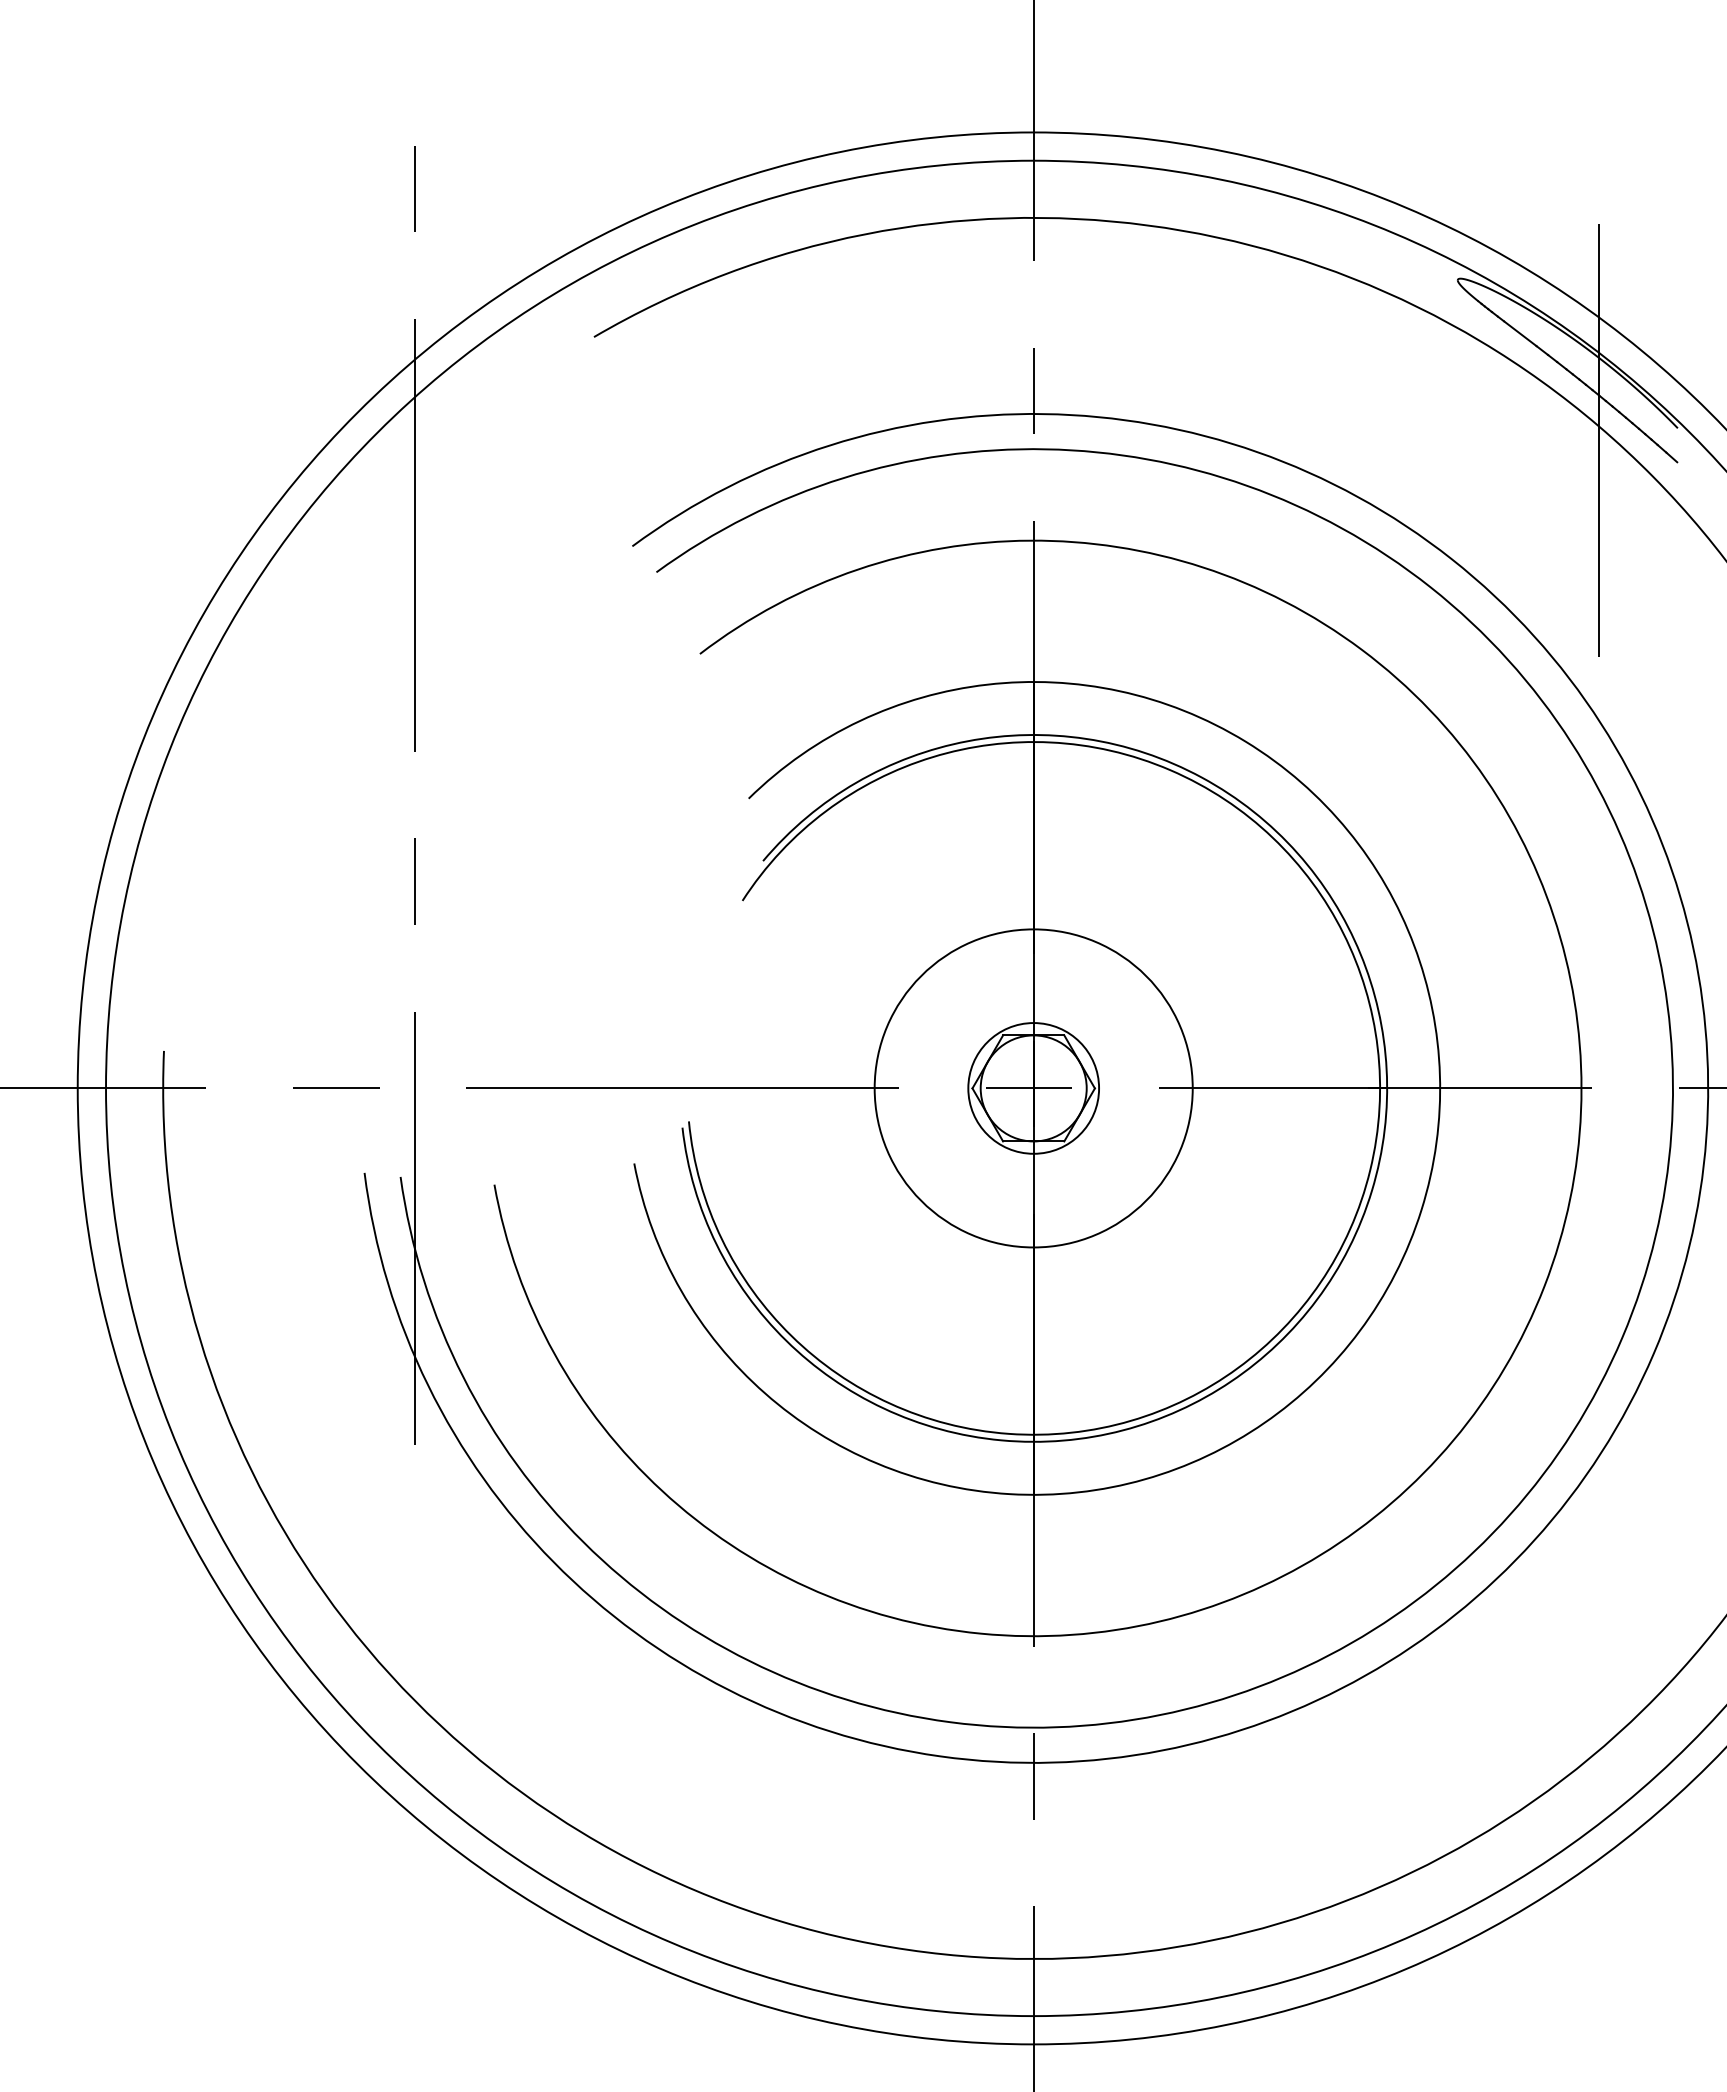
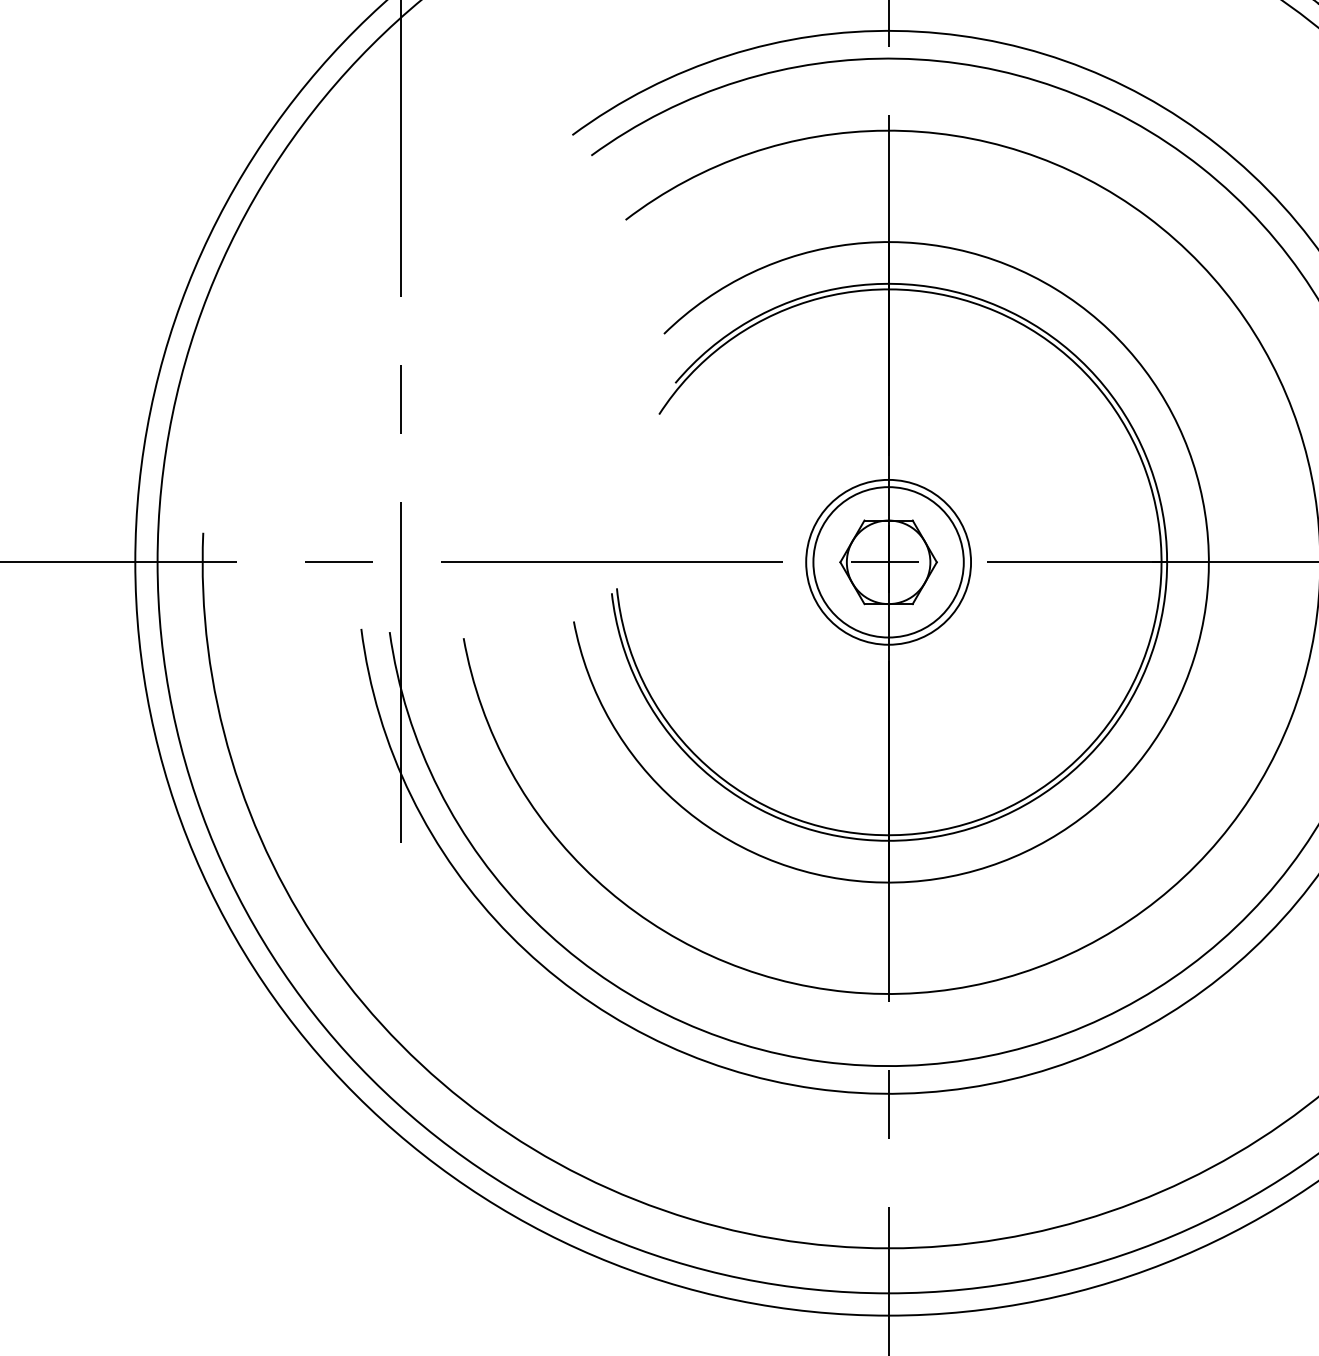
circle: (1033, 1088) -> (888, 562), size x0.6
circle: (1033, 1088) -> (888, 562), size x1.6

